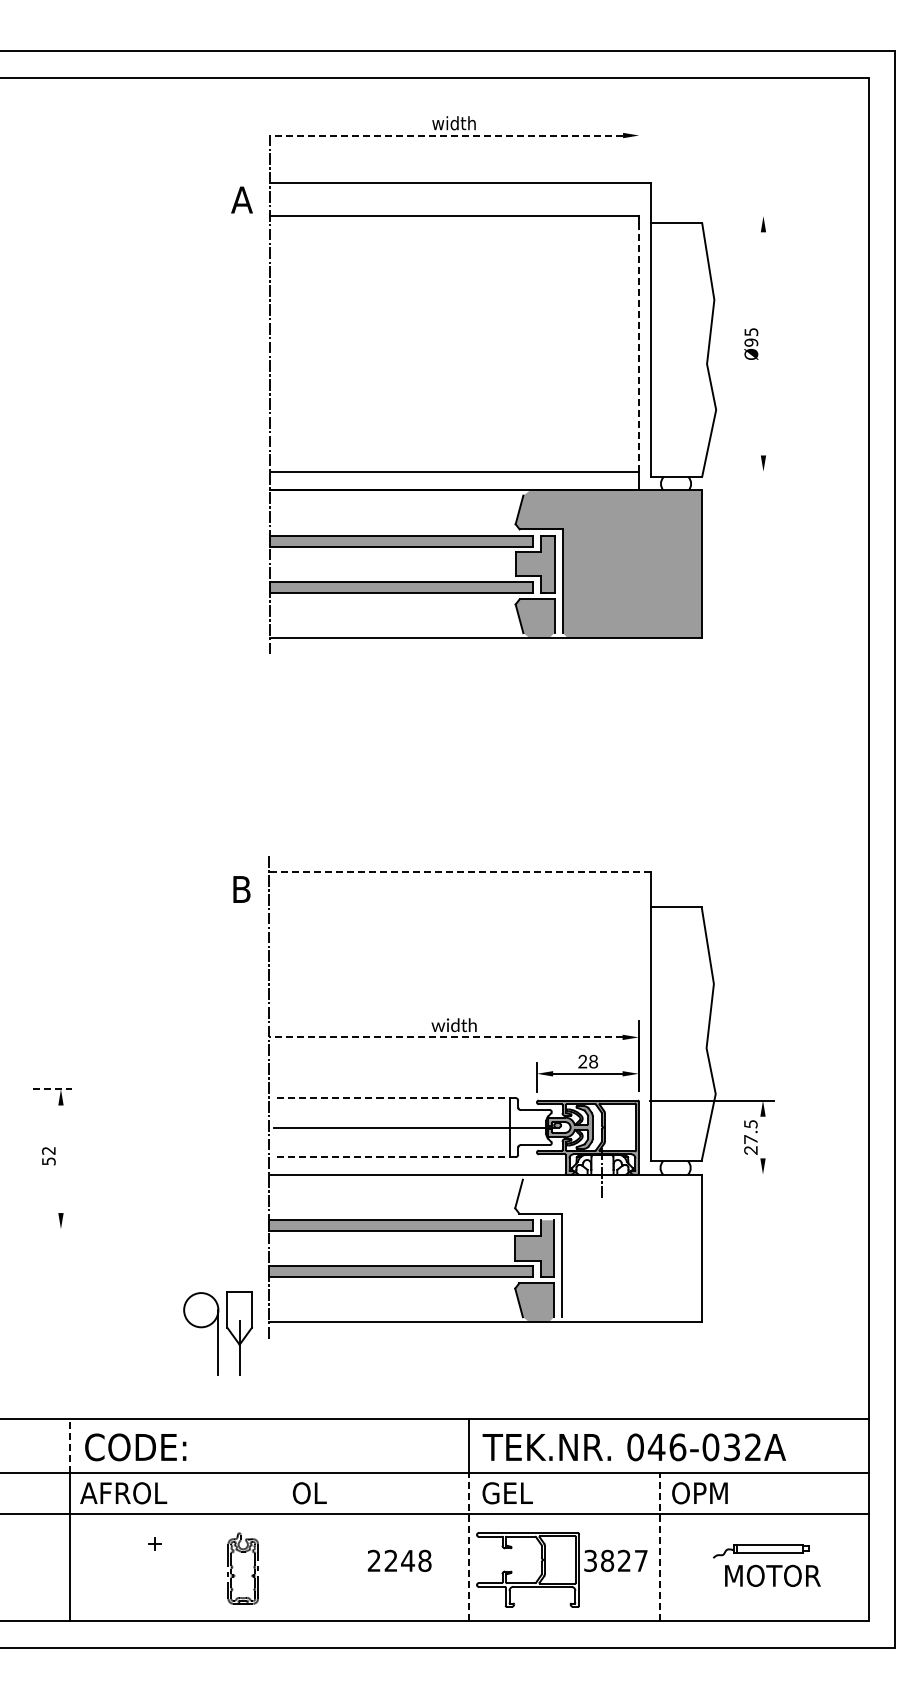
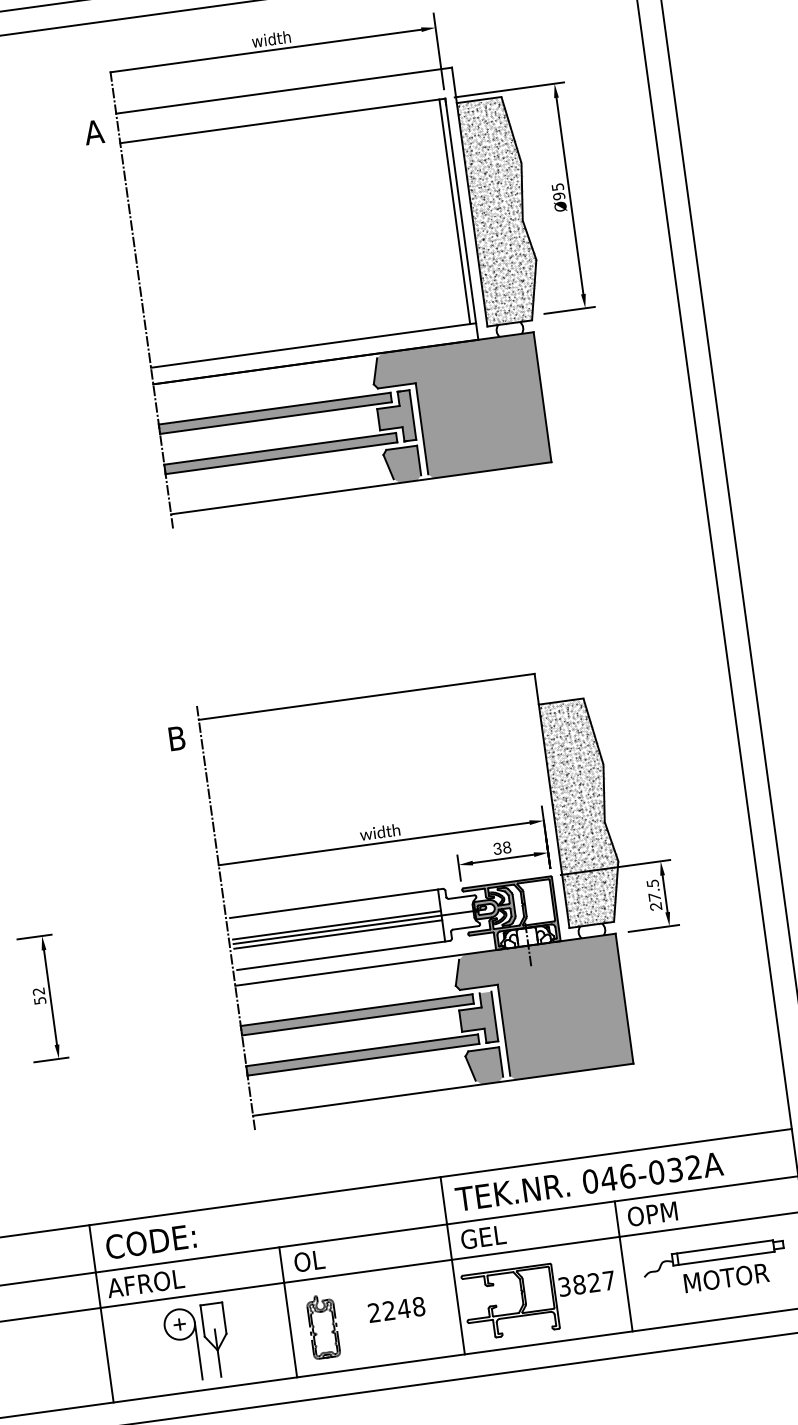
line: (446, 135) -> (266, 50), dashed -> solid
line: (639, 162) -> (439, 51), added
line: (711, 216) -> (508, 90), added
line: (632, 343) -> (454, 211), added
line: (639, 343) -> (460, 210), dashed -> solid
line: (763, 343) -> (569, 195), added
hatch: (683, 349) -> (500, 210), added
line: (745, 471) -> (569, 310), added
line: (460, 872) -> (367, 697), dashed -> solid
hatch: (682, 1034) -> (581, 812), added
line: (445, 1037) -> (373, 844), dashed -> solid
text: (582, 1063) -> (497, 850), 28 -> 38
line: (52, 1089) -> (34, 937), dashed -> solid
line: (394, 1098) -> (336, 903), dashed -> solid
line: (391, 1122) -> (336, 925), added
line: (391, 1132) -> (337, 934), added
line: (763, 1137) -> (665, 893), added
line: (394, 1157) -> (343, 955), dashed -> solid
line: (60, 1159) -> (50, 997), added
line: (744, 1174) -> (653, 928), added
line: (52, 1229) -> (51, 1060), added
fill: (608, 1248) -> (542, 1009), added
part: (218, 1333) -> (197, 1342), moved
line: (69, 1446) -> (92, 1248), dashed -> solid
line: (278, 1547) -> (288, 1312), added
line: (468, 1547) -> (455, 1289), dashed -> solid
line: (659, 1547) -> (623, 1266), dashed -> solid
part: (761, 1551) -> (713, 1257), size x1.67
part: (242, 1568) -> (322, 1326), moved

